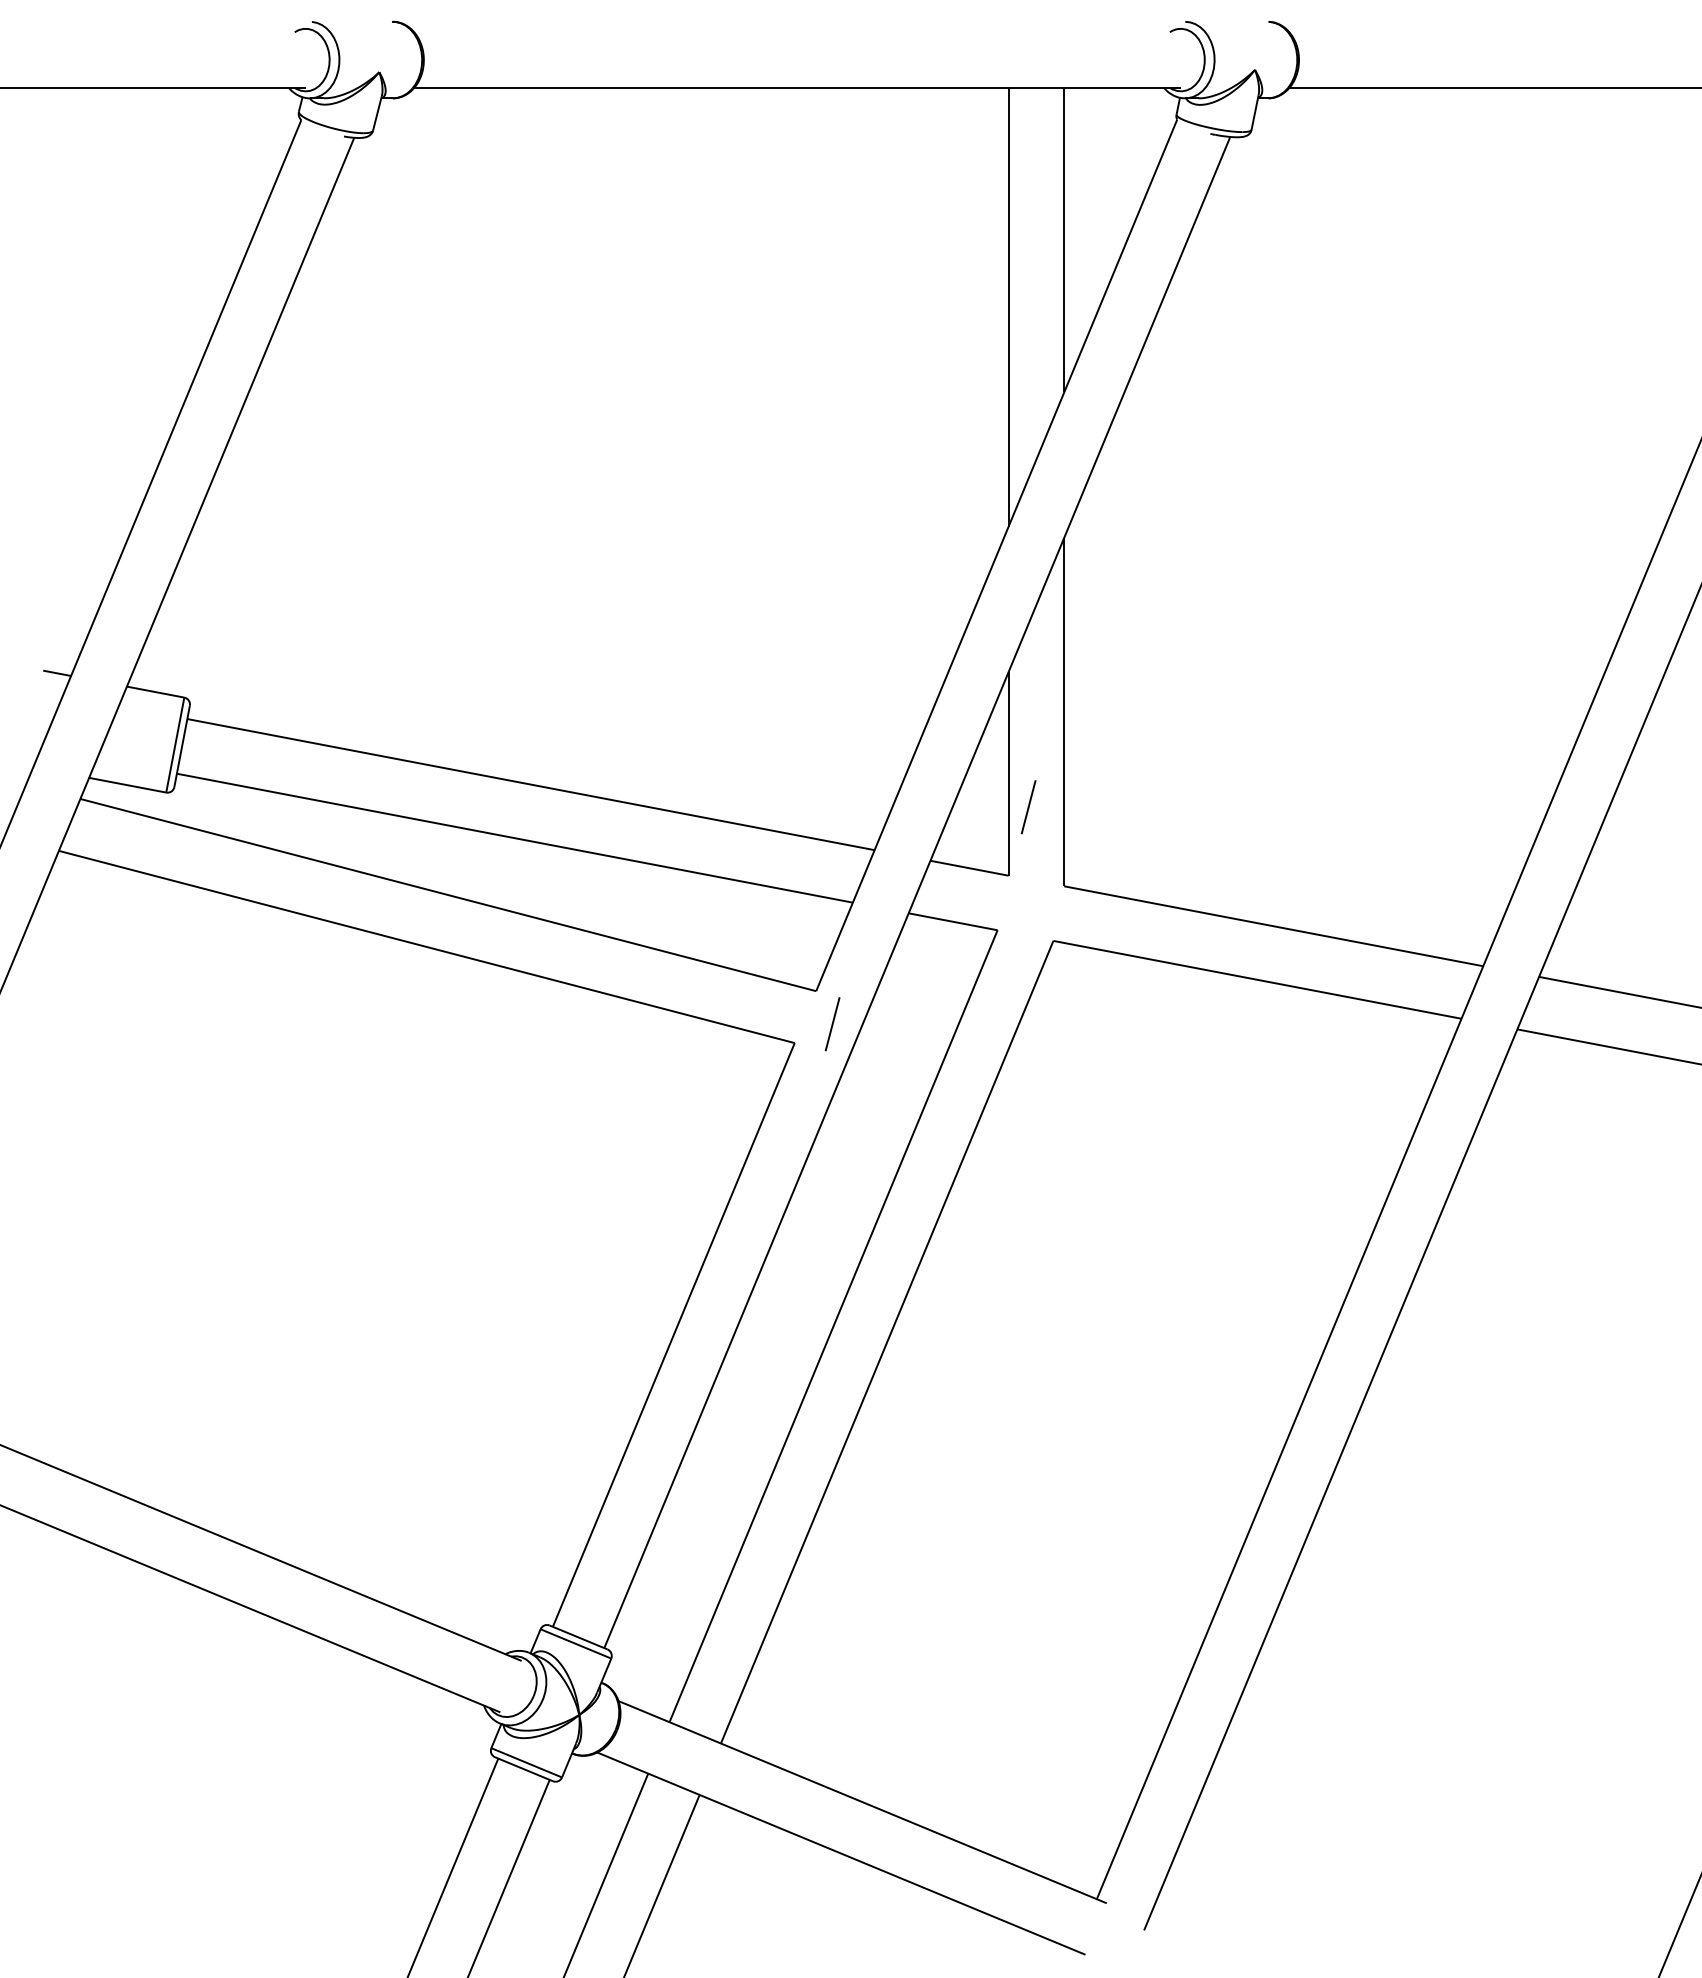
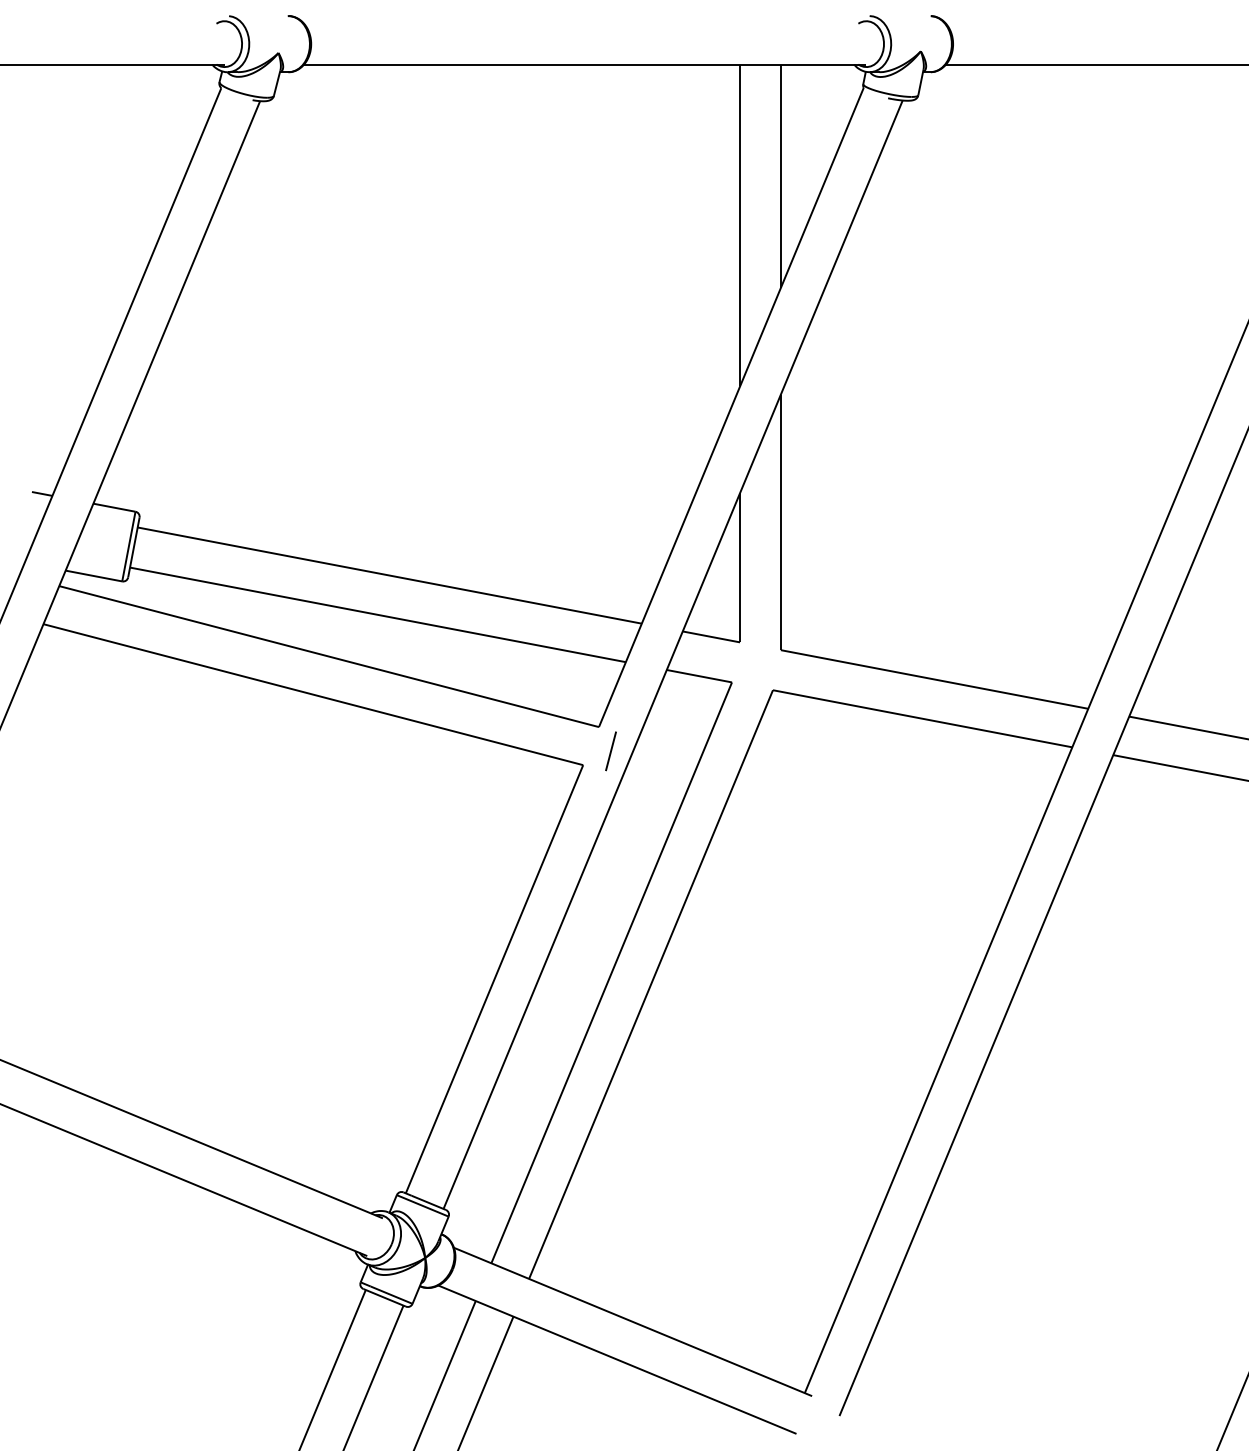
line: (1028, 807) -> (754, 592), removed

